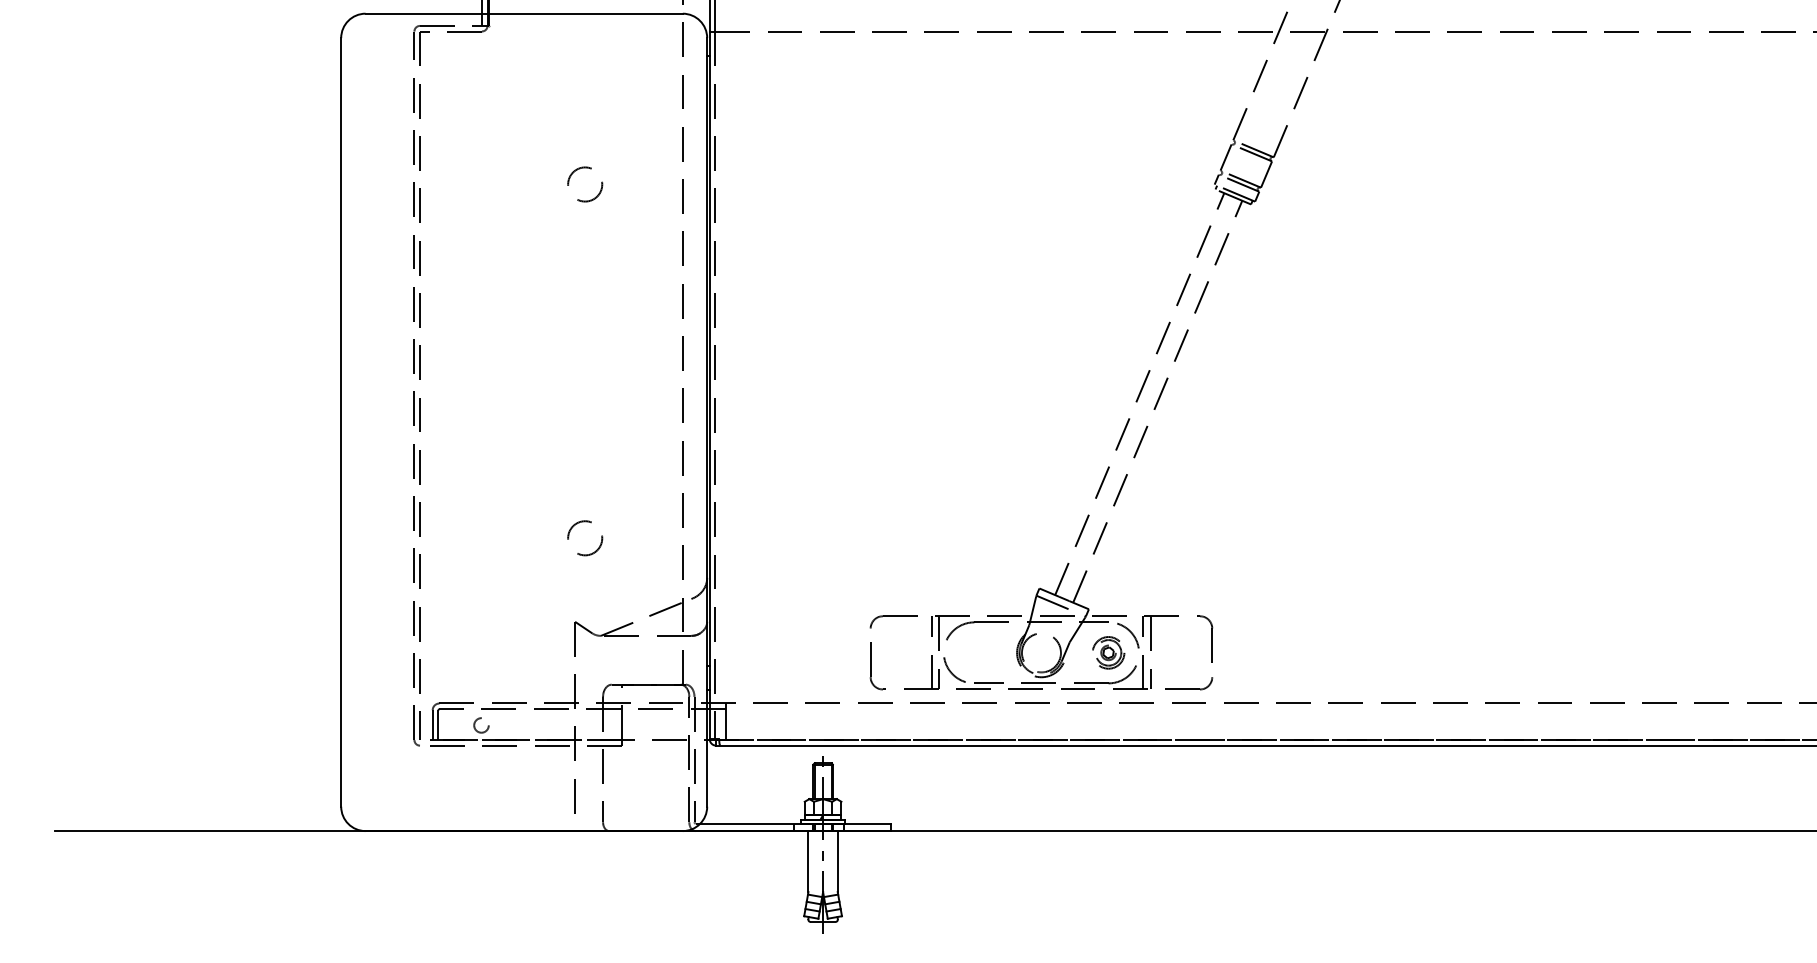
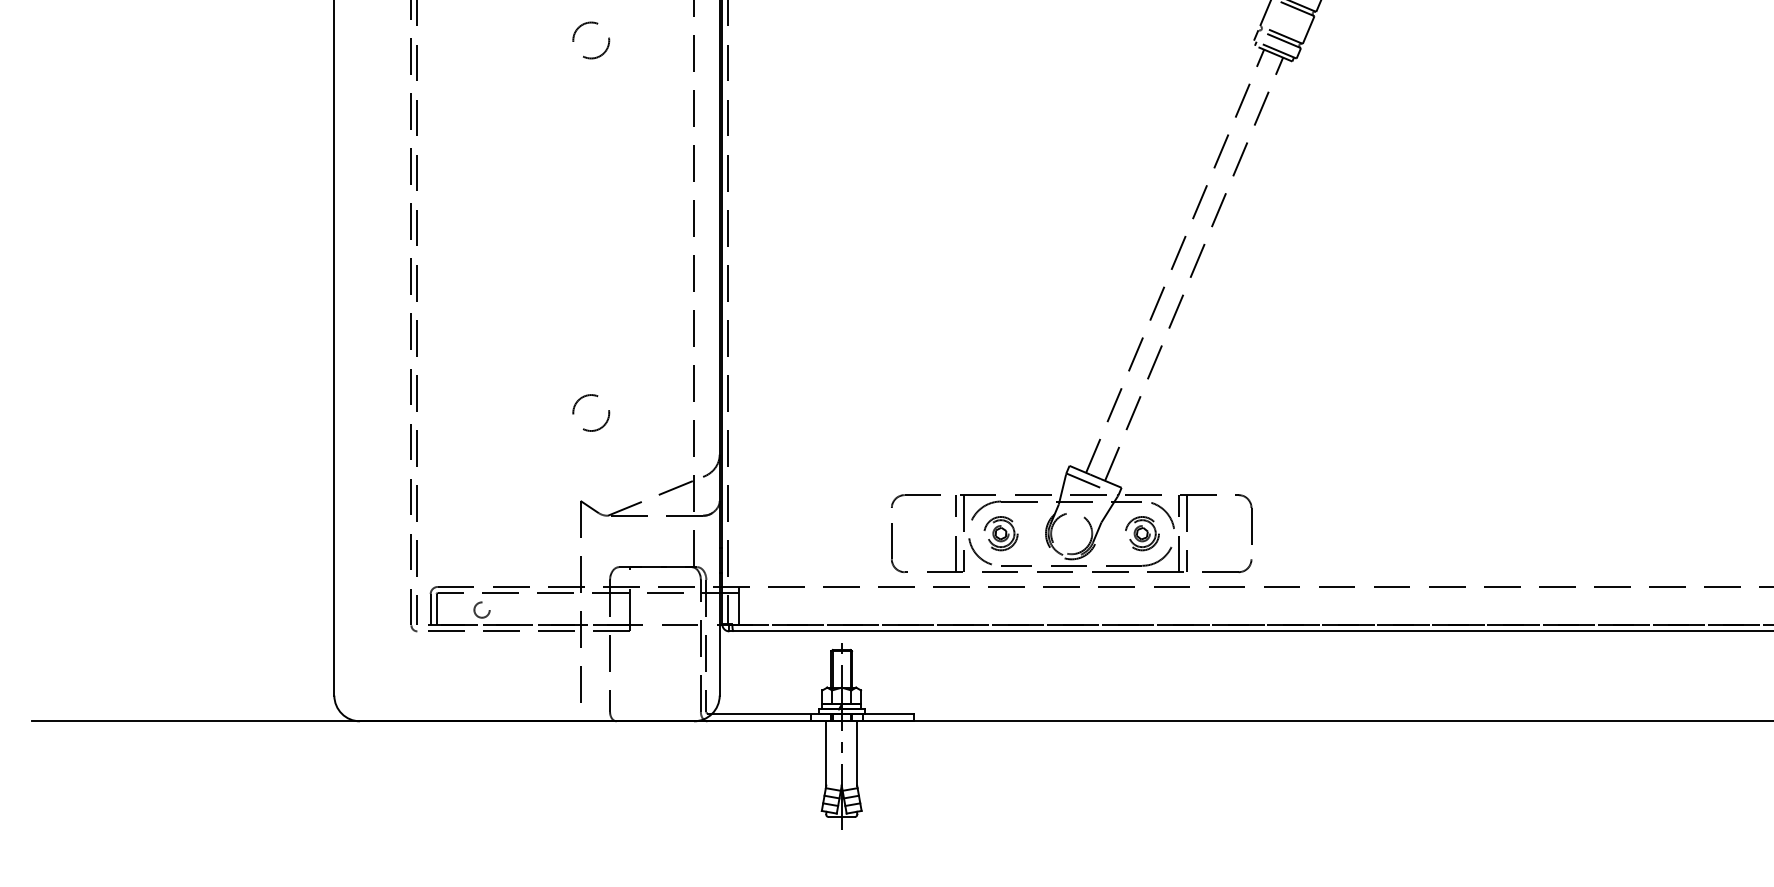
part: (974, 652) -> (1001, 533), added

